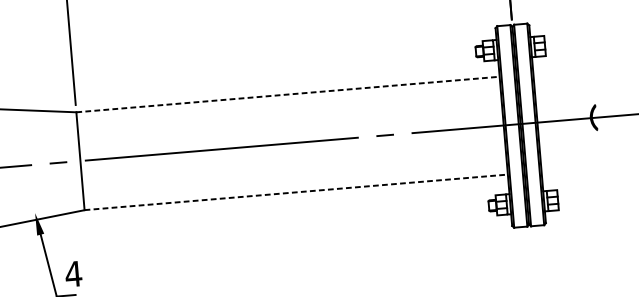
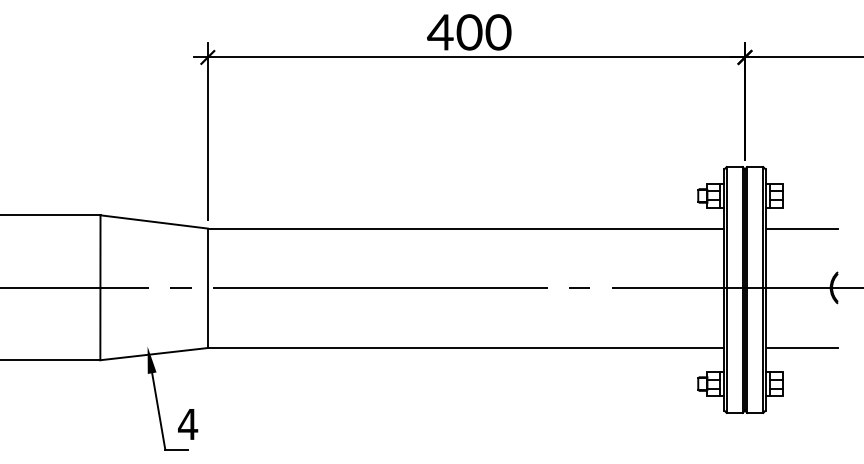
line: (563, 71) -> (802, 228), added
line: (288, 94) -> (466, 228), dashed -> solid
line: (571, 169) -> (802, 348), added
line: (296, 191) -> (466, 347), dashed -> solid

